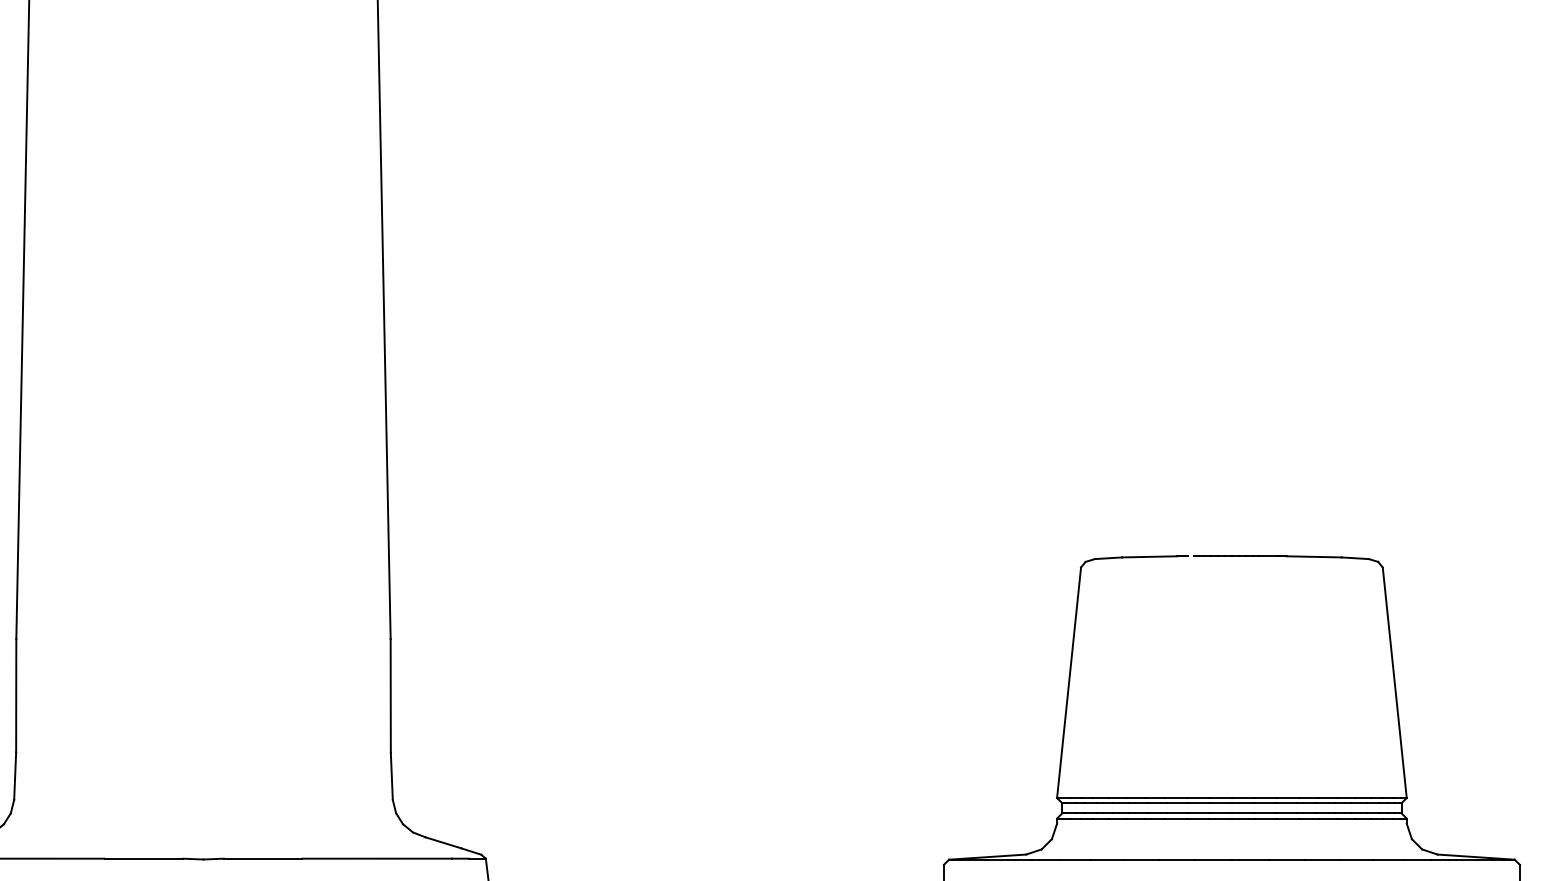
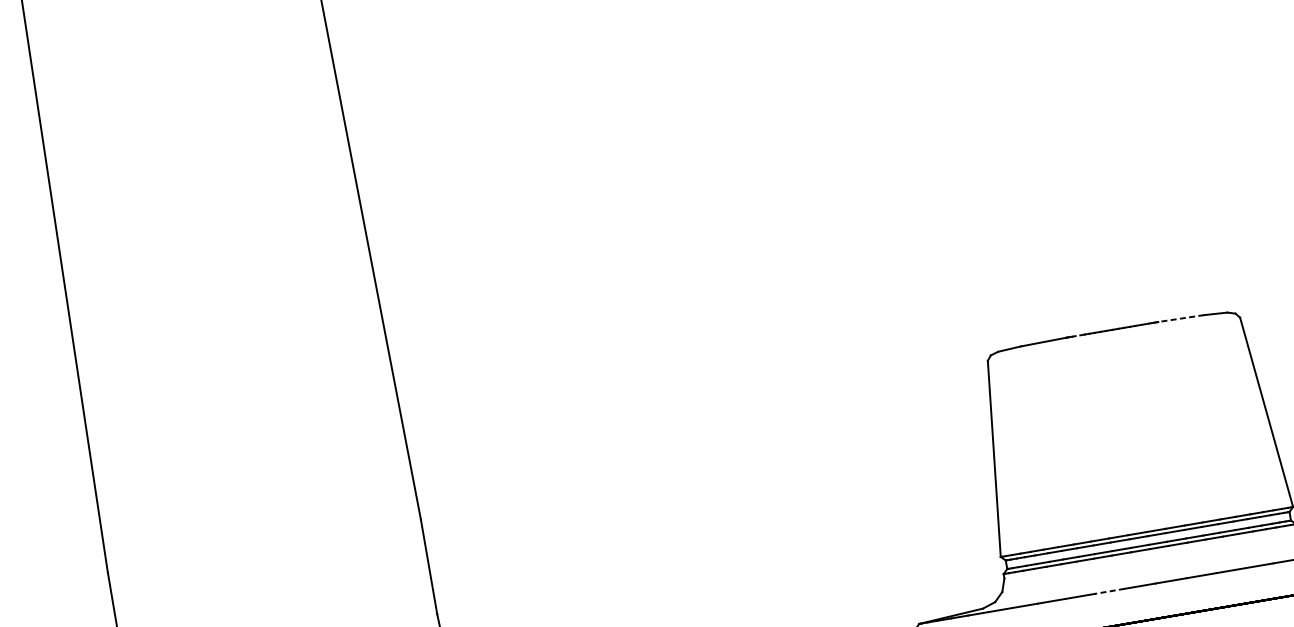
line: (1313, 556) -> (1180, 318), solid -> dashed
line: (1176, 859) -> (1109, 591), solid -> dashed

